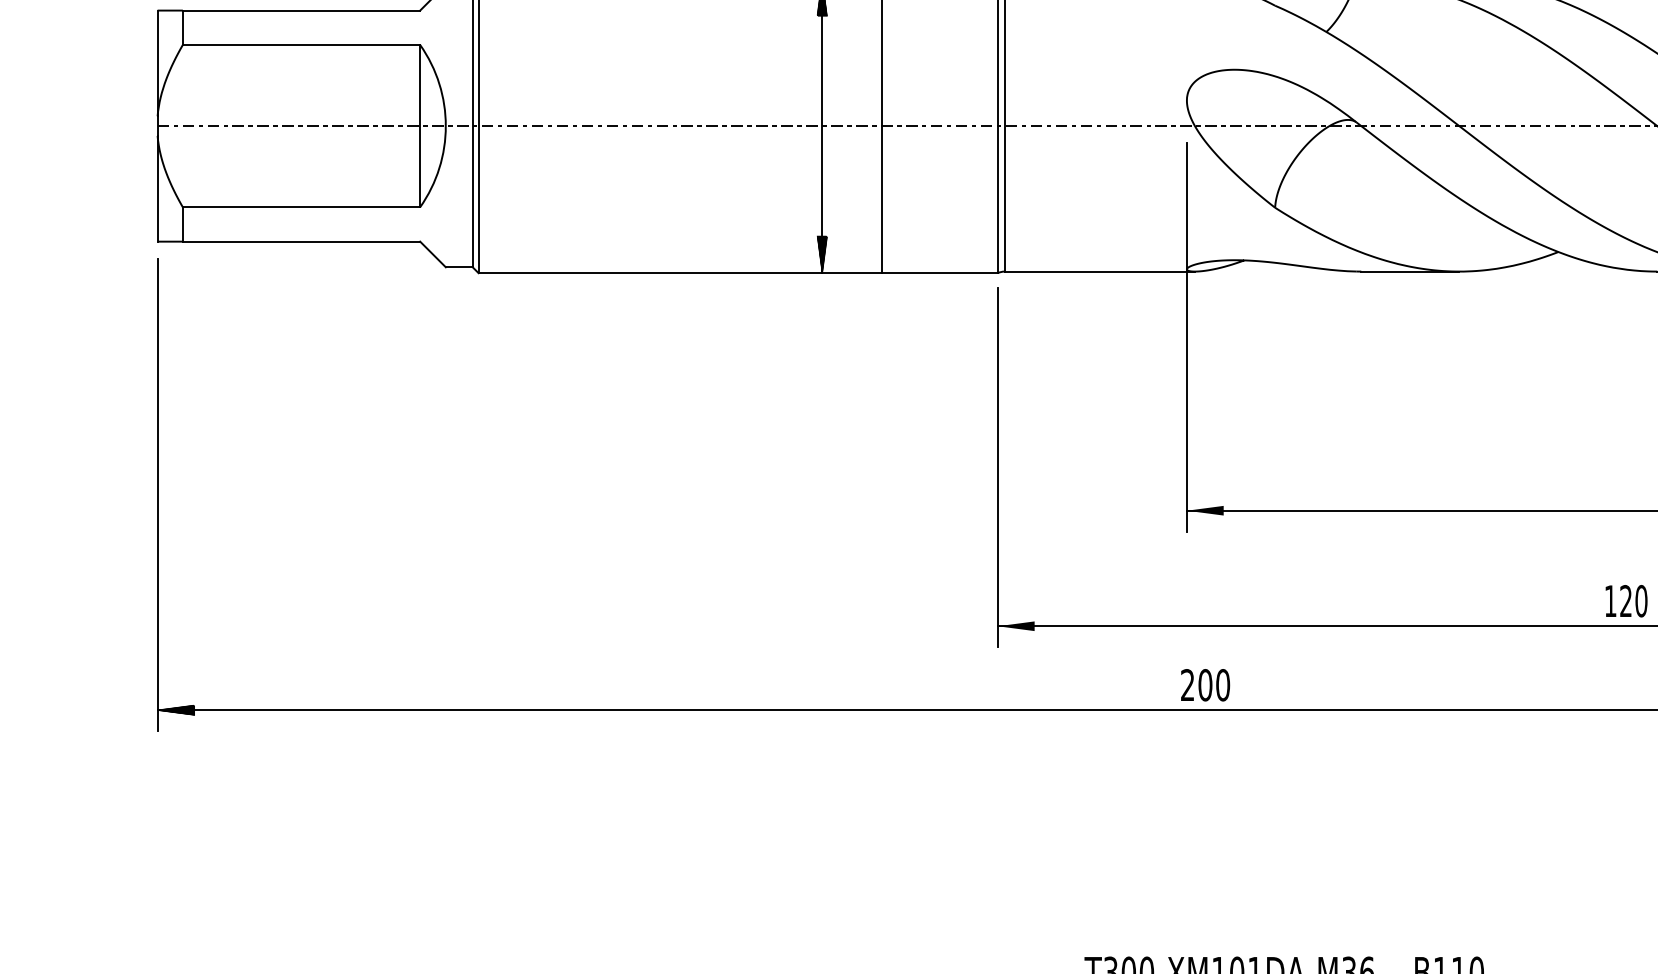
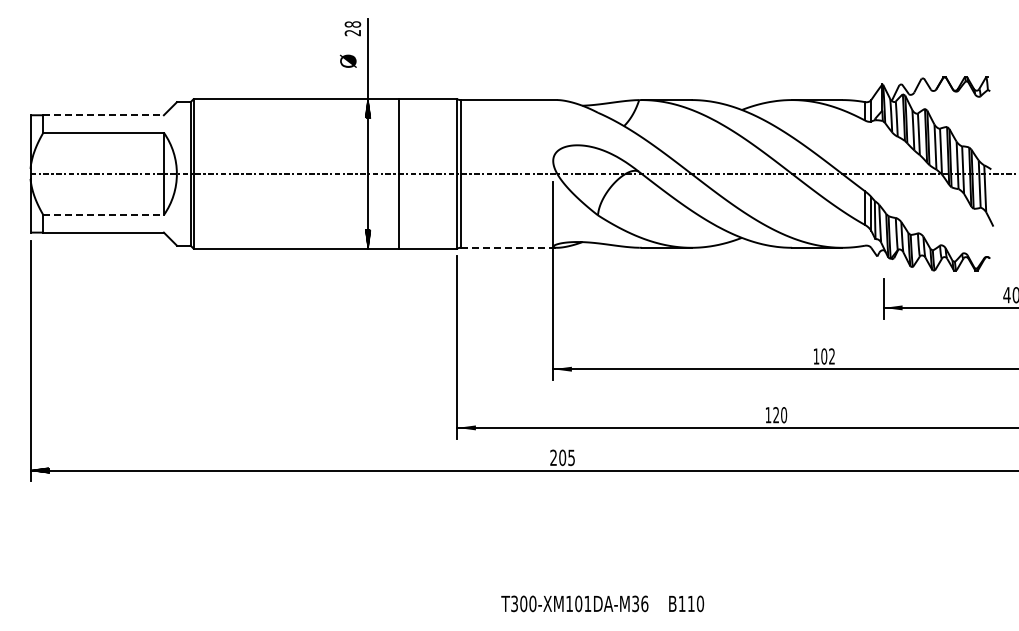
line: (303, 11) -> (104, 115), solid -> dashed
line: (303, 207) -> (104, 215), solid -> dashed
line: (1100, 270) -> (509, 247), solid -> dashed
text: (1222, 684) -> (571, 457), 200 -> 205

